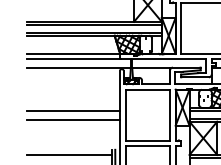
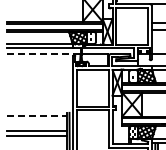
line: (78, 67) -> (43, 54), solid -> dashed
line: (73, 110) -> (39, 84), removed
line: (73, 119) -> (39, 91), removed
line: (70, 154) -> (37, 116), solid -> dashed

